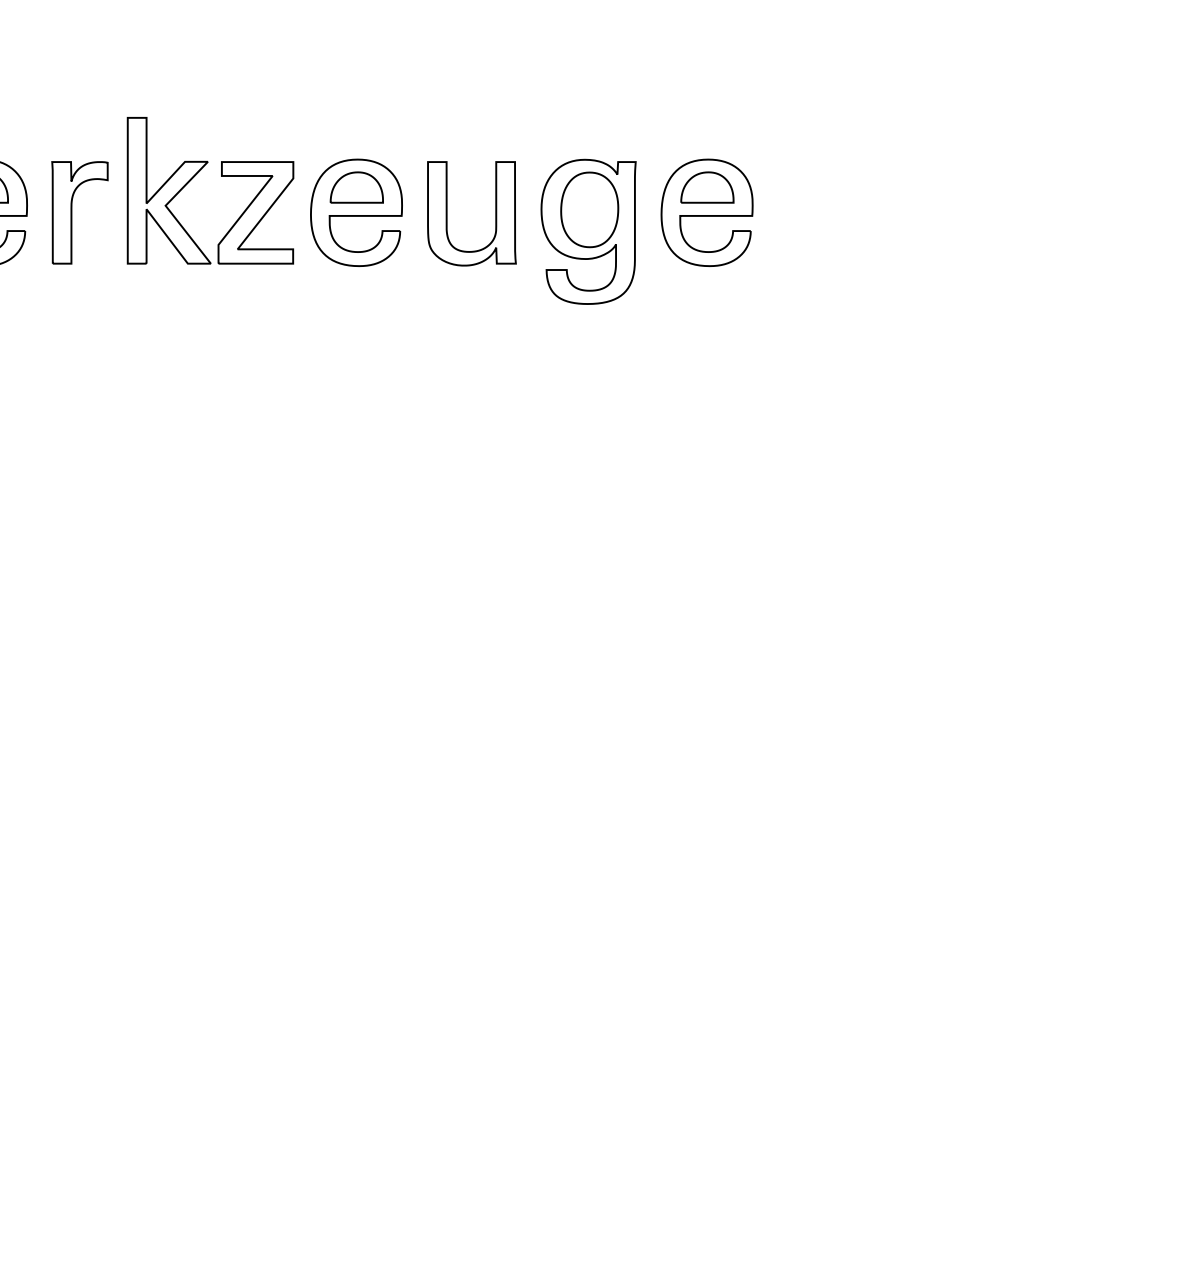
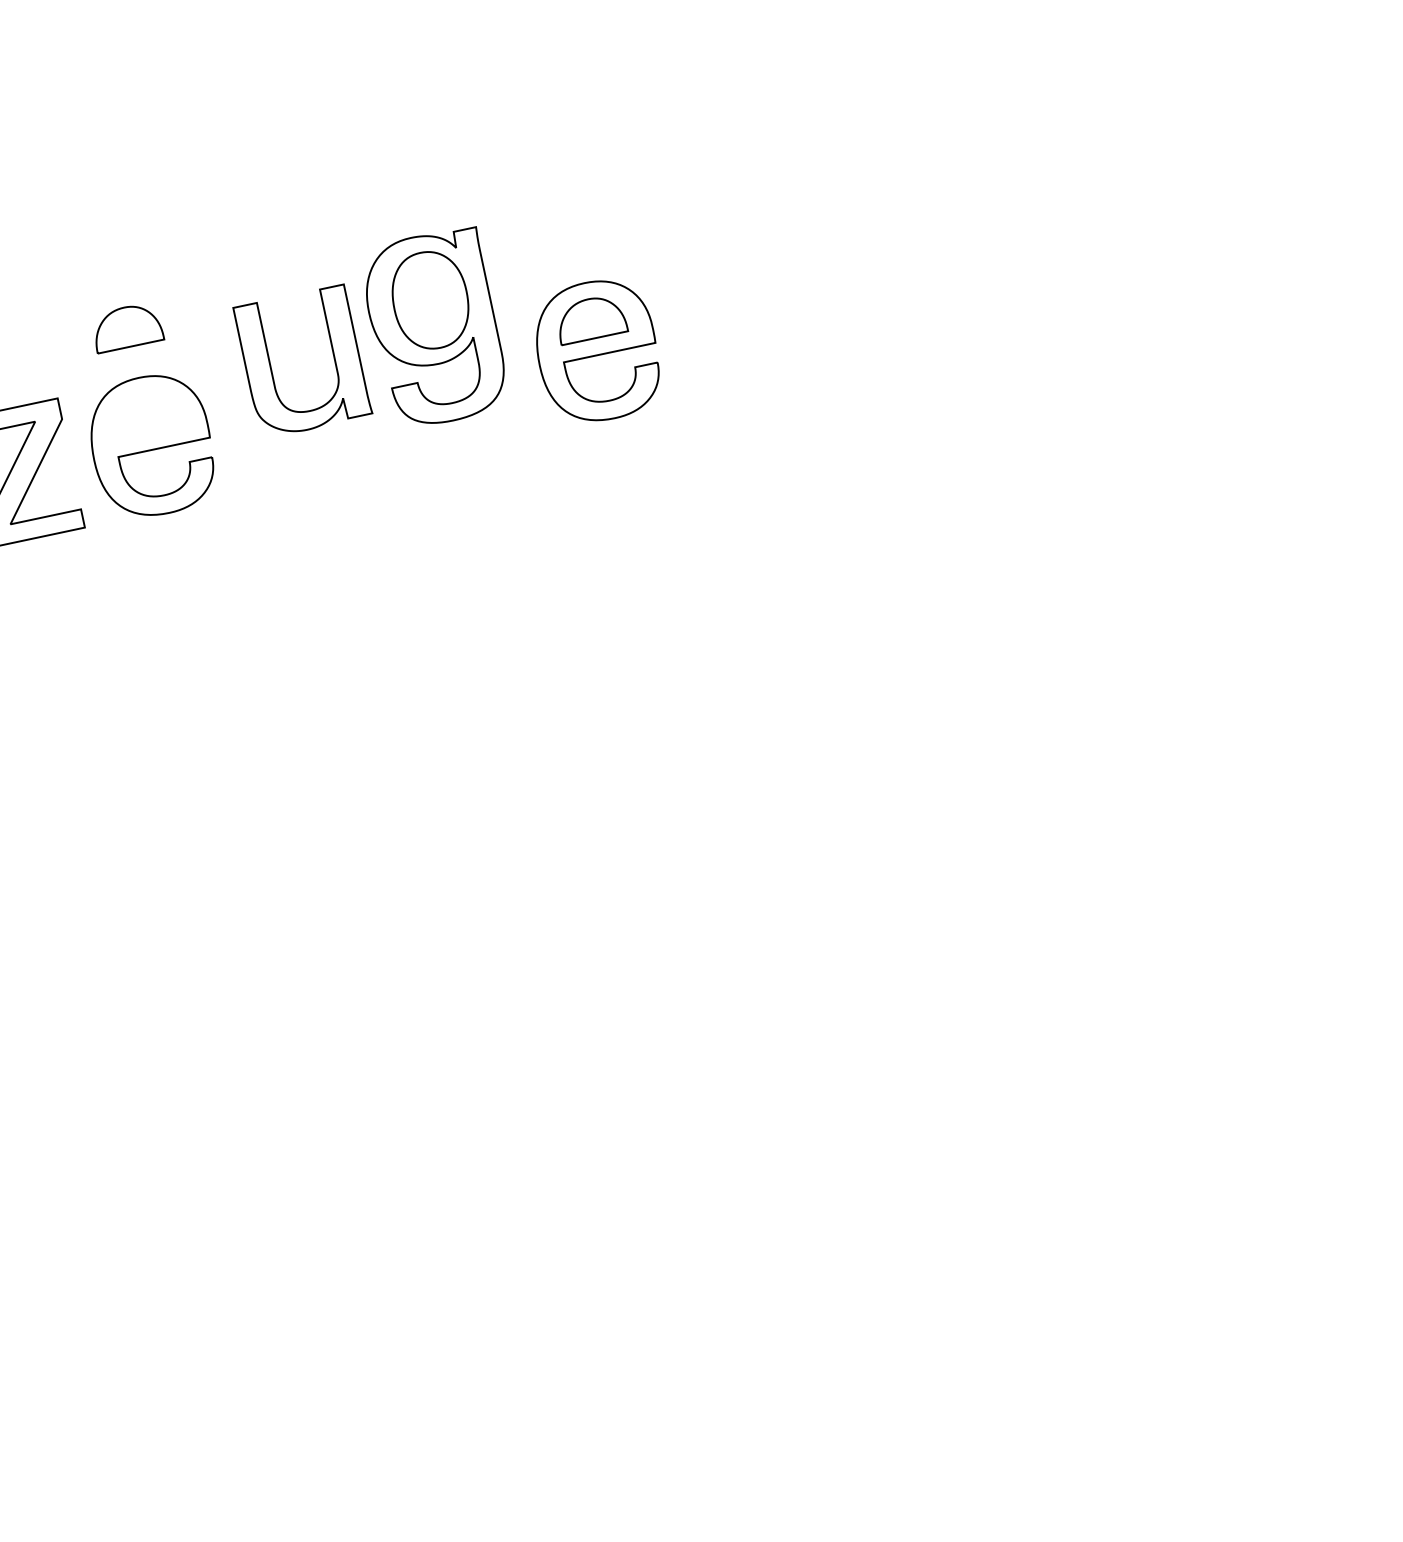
part: (356, 187) -> (126, 327), moved
part: (447, 213) -> (271, 368), moved
part: (588, 231) -> (434, 328), moved

